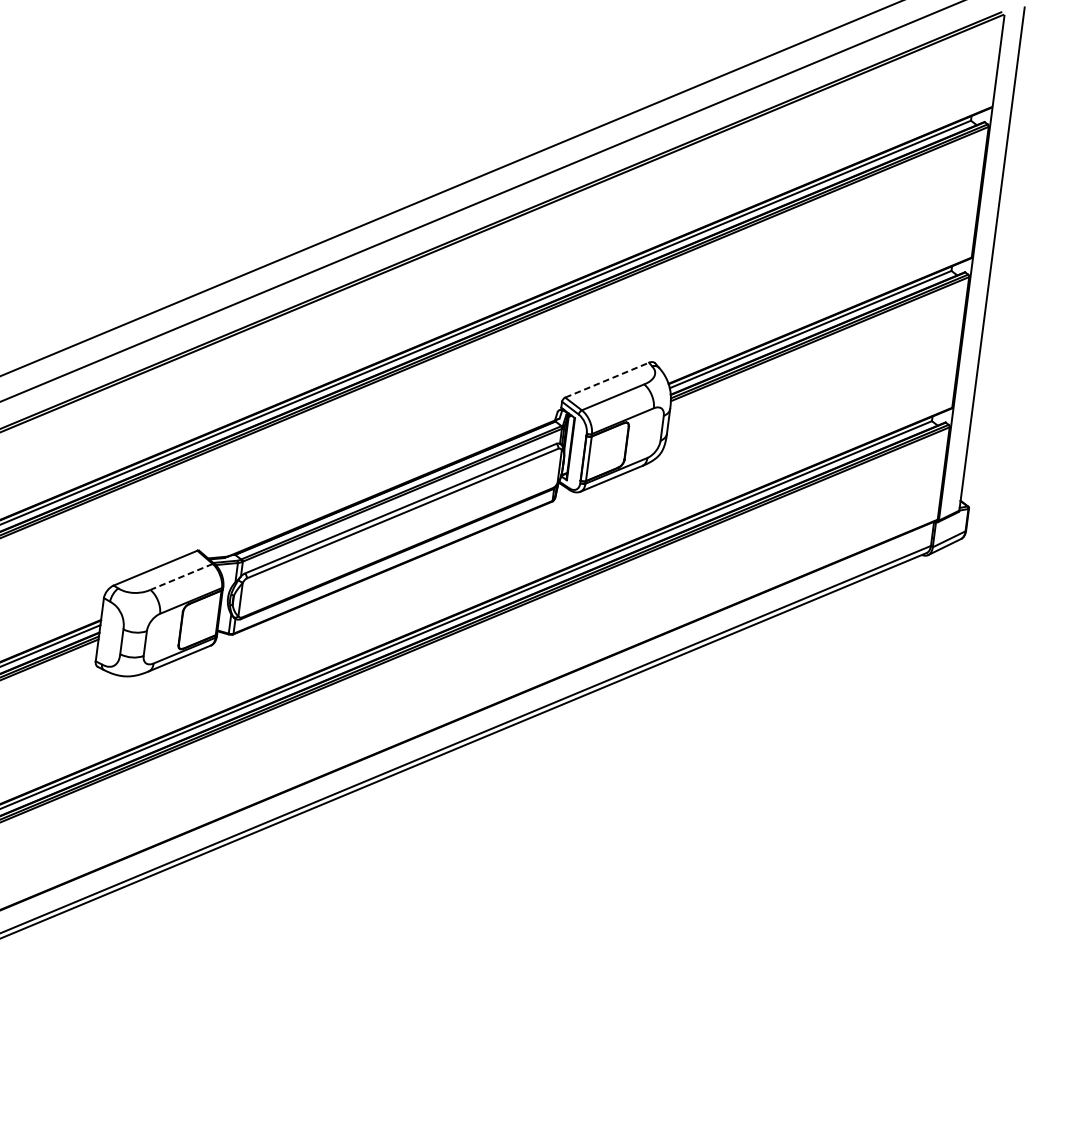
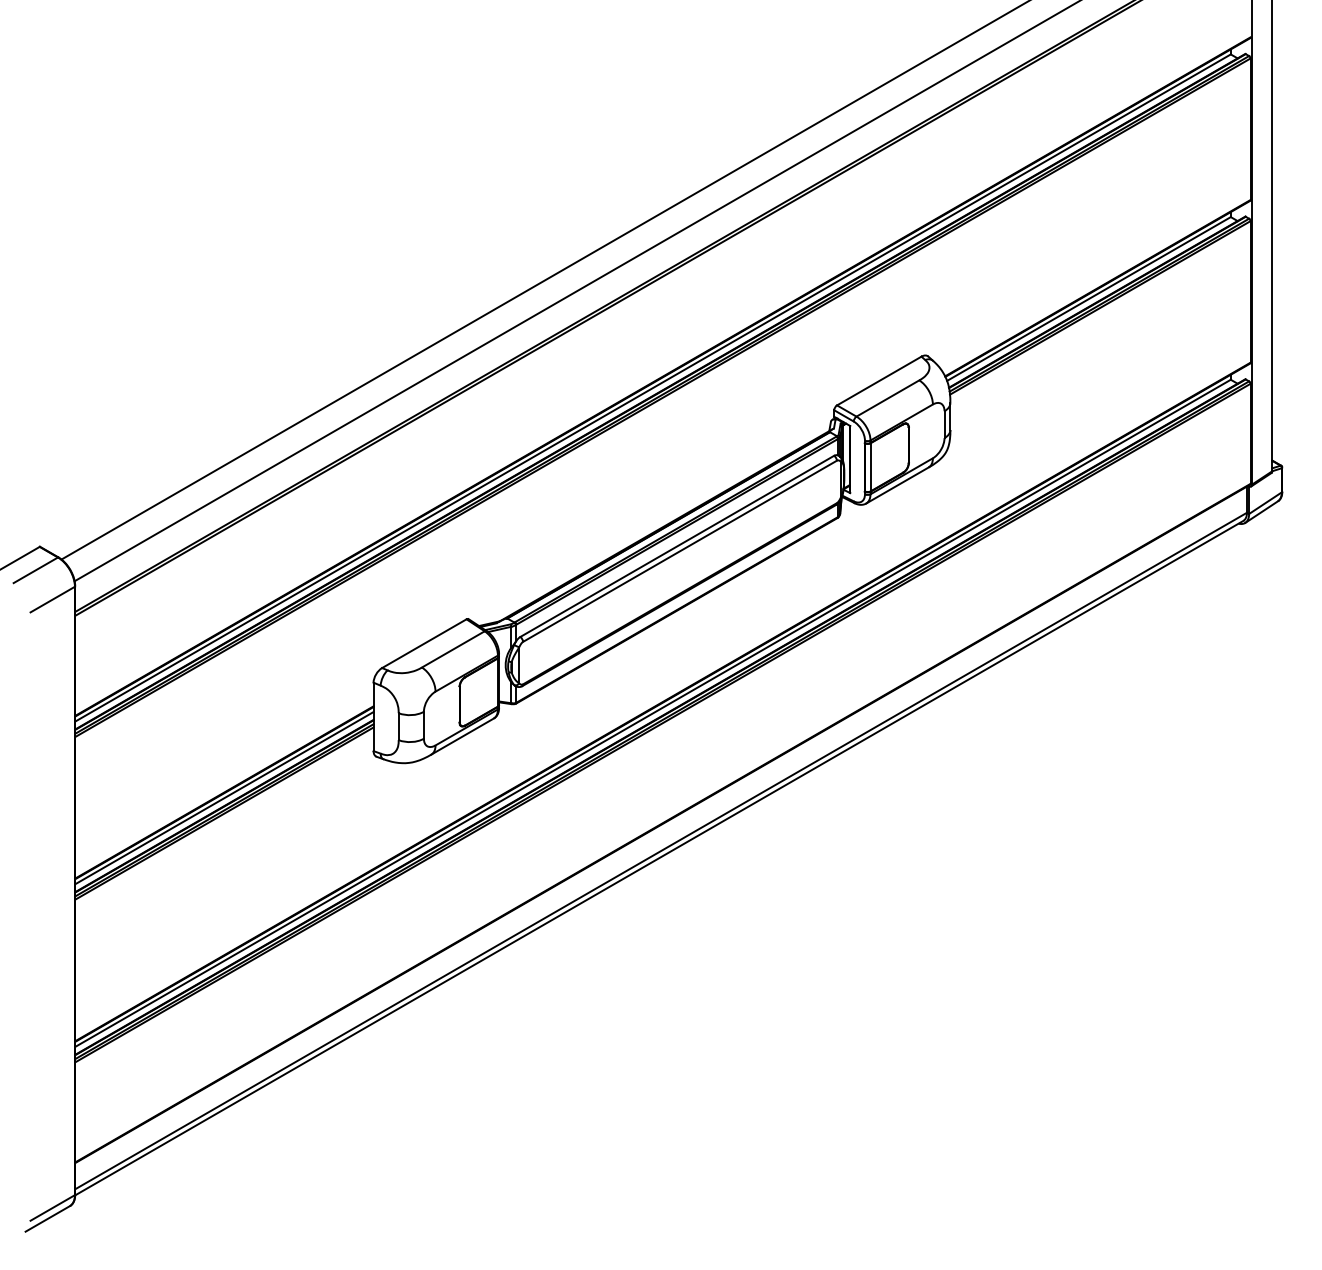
line: (607, 380) -> (879, 381), dashed -> solid
line: (180, 576) -> (452, 649), dashed -> solid

